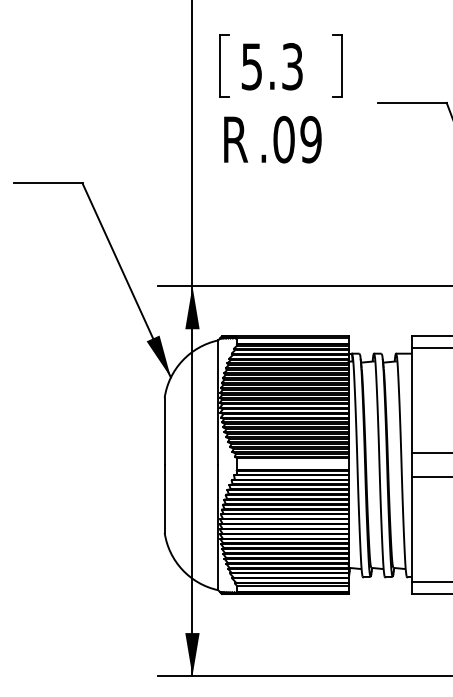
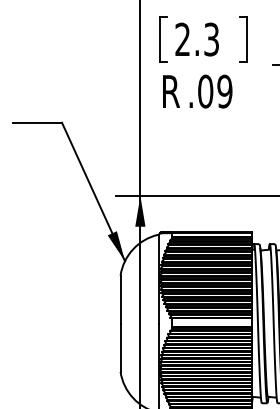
text: (251, 66) -> (182, 39), 5.3 -> 2.3

